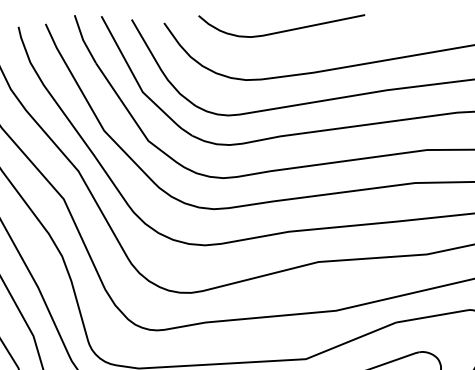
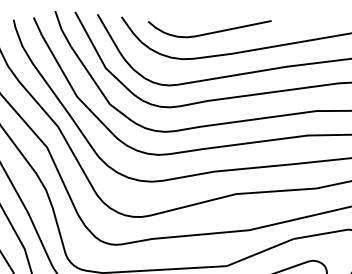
curve: (281, 30) -> (209, 32), moved

